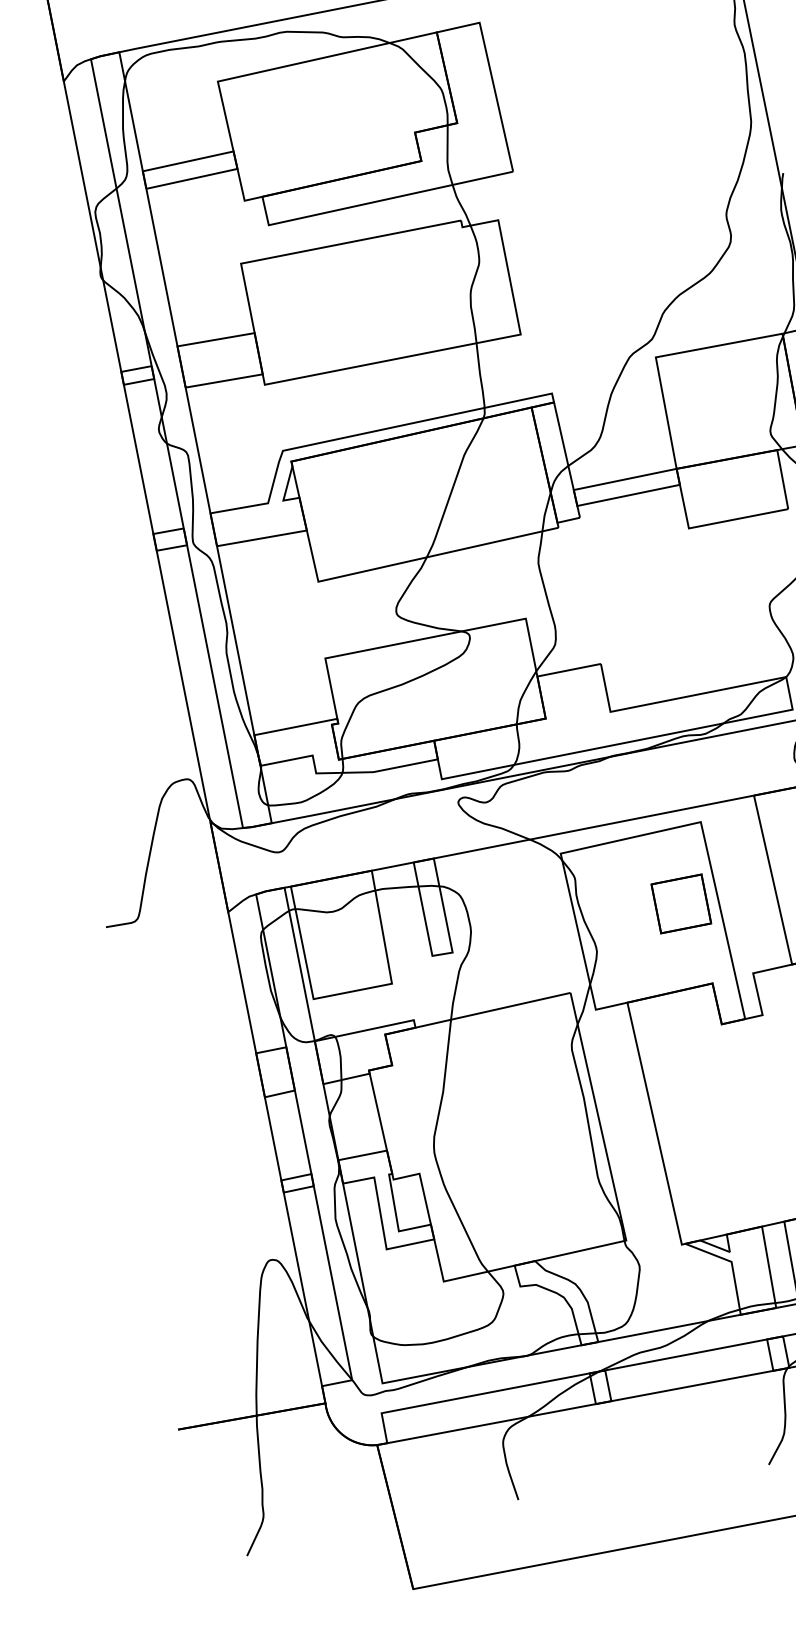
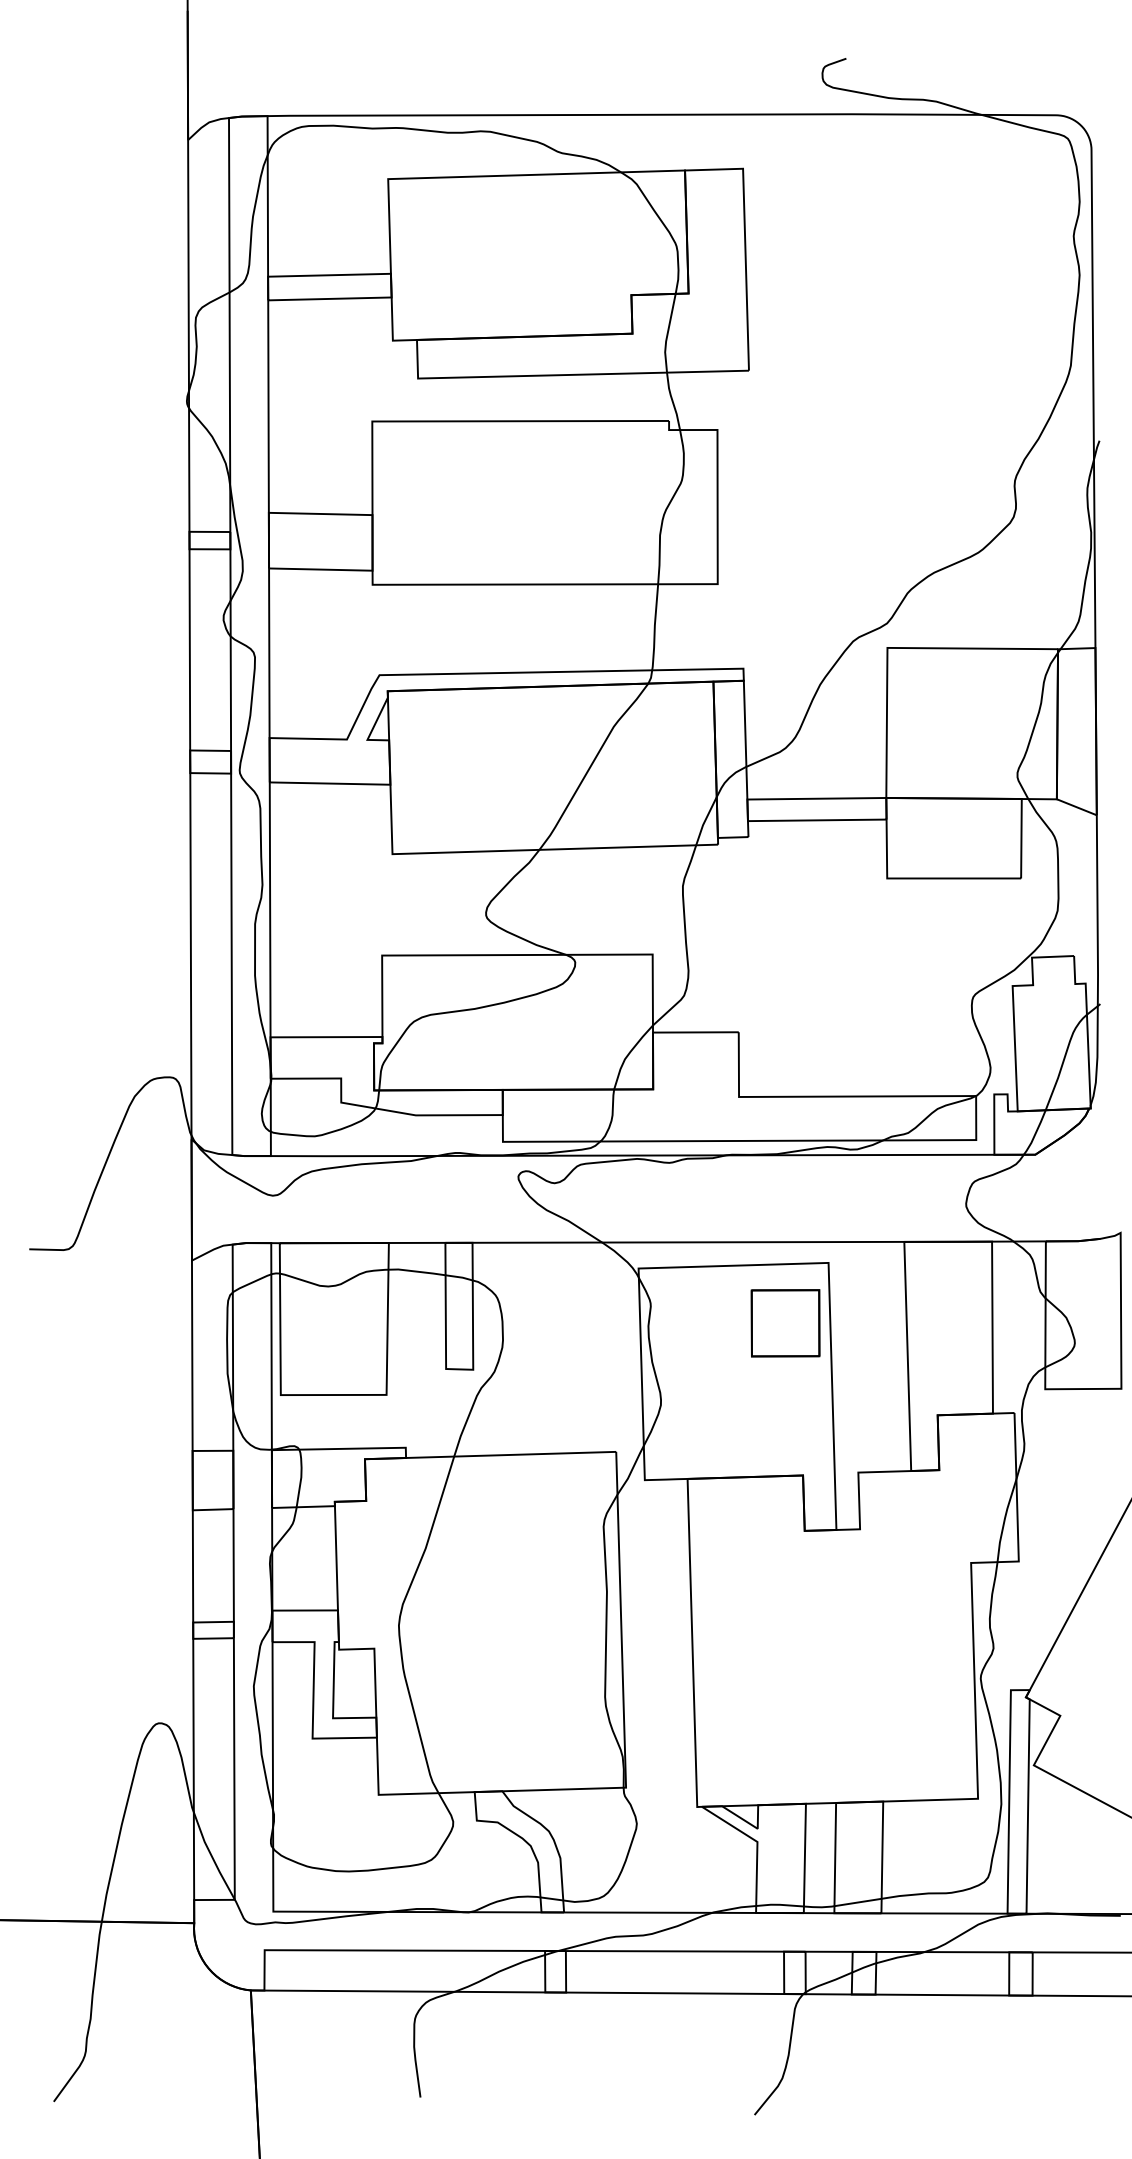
part: (681, 904) -> (785, 1323), moved

